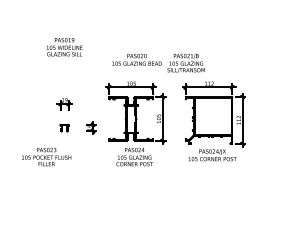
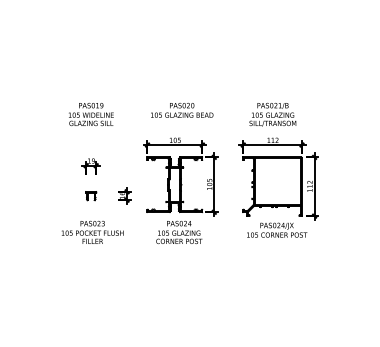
text: (64, 47) -> (91, 114), moved
text: (185, 63) -> (272, 114), moved
text: (46, 156) -> (92, 231), moved

